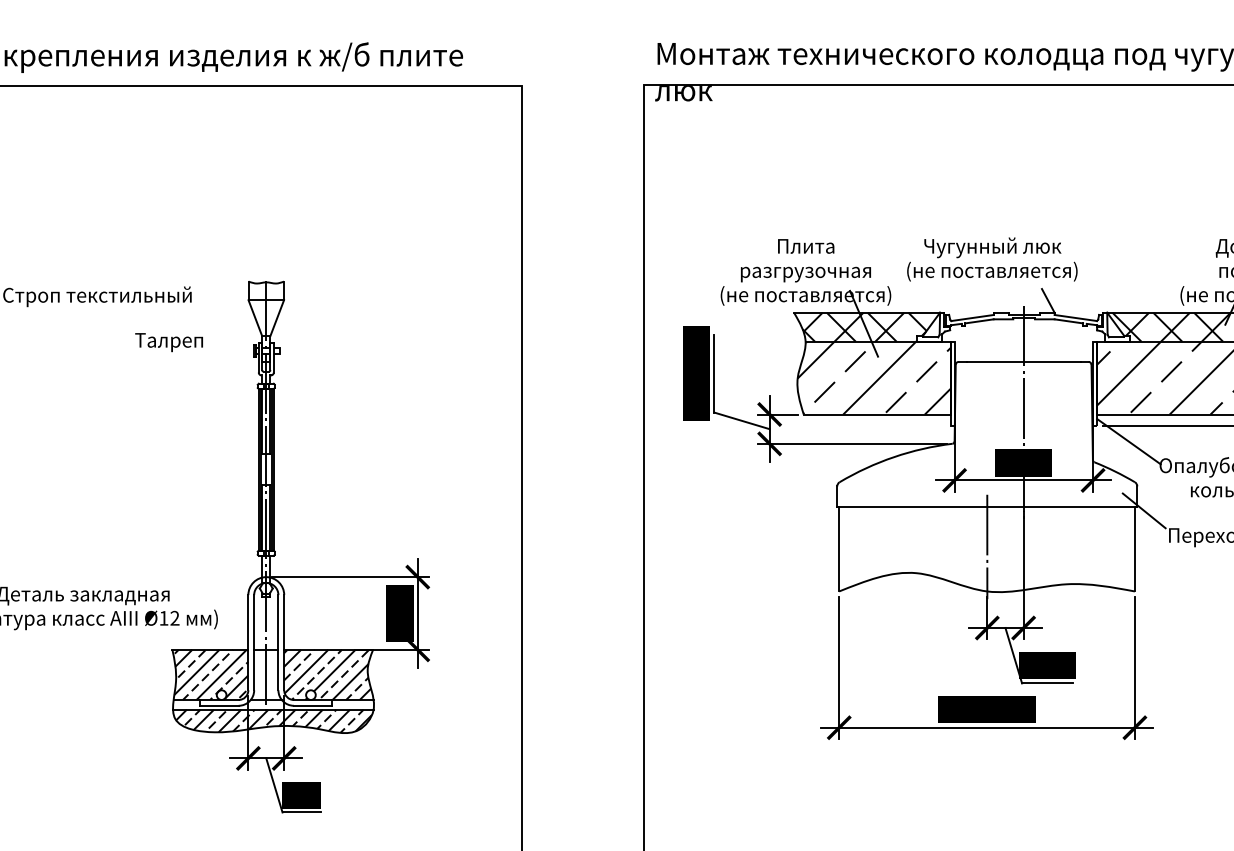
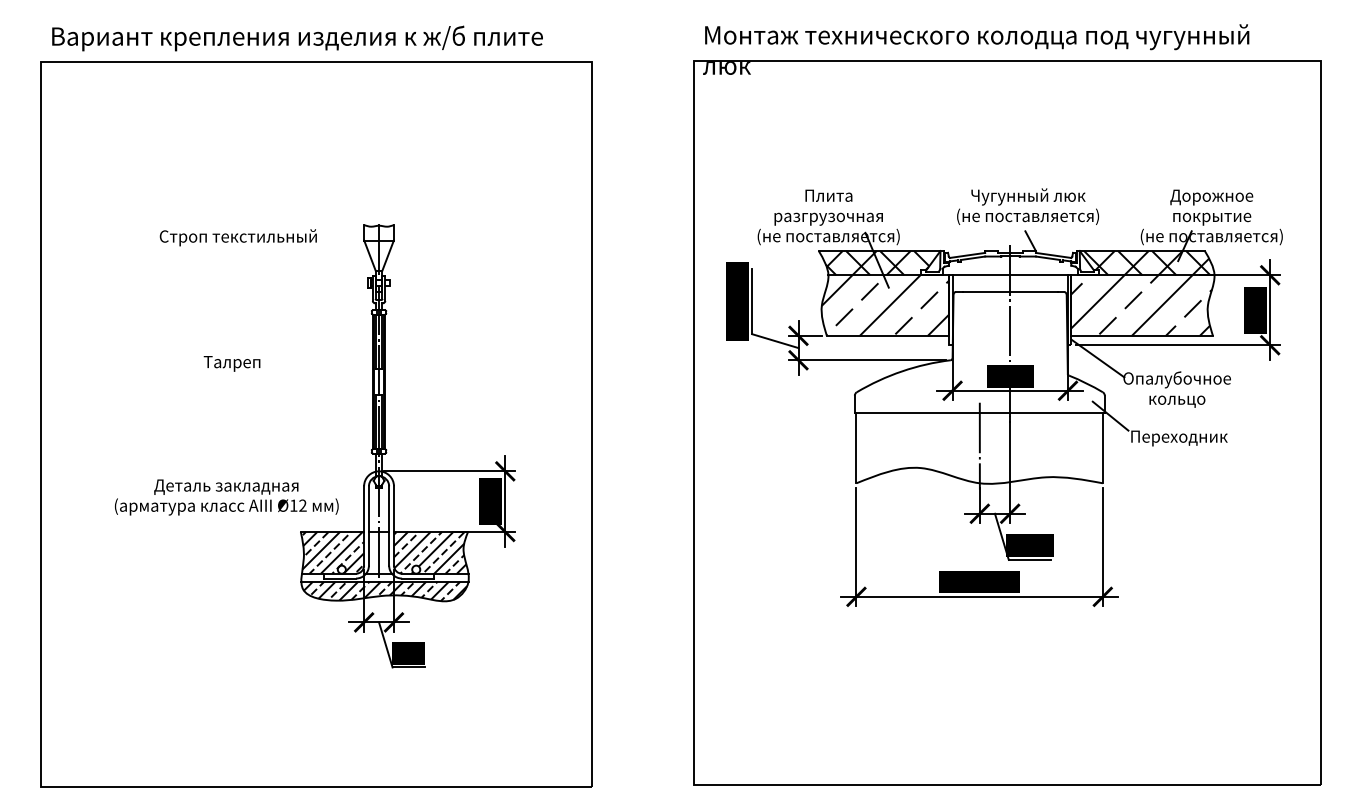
text: (991, 259) -> (1027, 206), moved
text: (168, 342) -> (231, 363), moved
line: (1022, 342) -> (1009, 275), added

